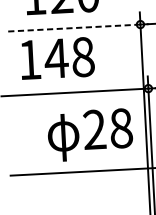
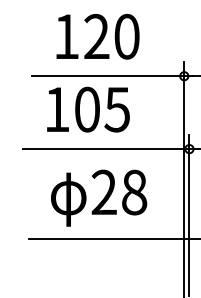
line: (73, 28) -> (108, 76), dashed -> solid
text: (69, 57) -> (101, 109), 148 -> 105
text: (90, 134) -> (99, 197), moved

